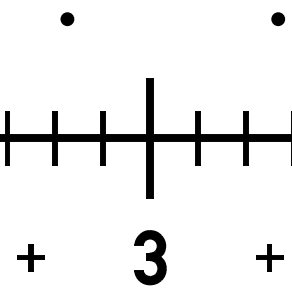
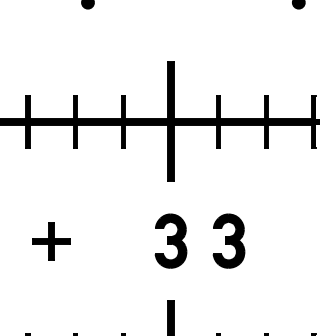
part: (30, 257) -> (51, 240), size x1.4
part: (207, 257) -> (228, 240), added
part: (268, 257) -> (289, 240), removed

